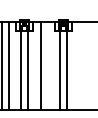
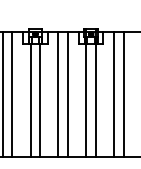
line: (47, 65) -> (68, 93), added
line: (79, 65) -> (114, 93), added
line: (86, 65) -> (124, 93), added

